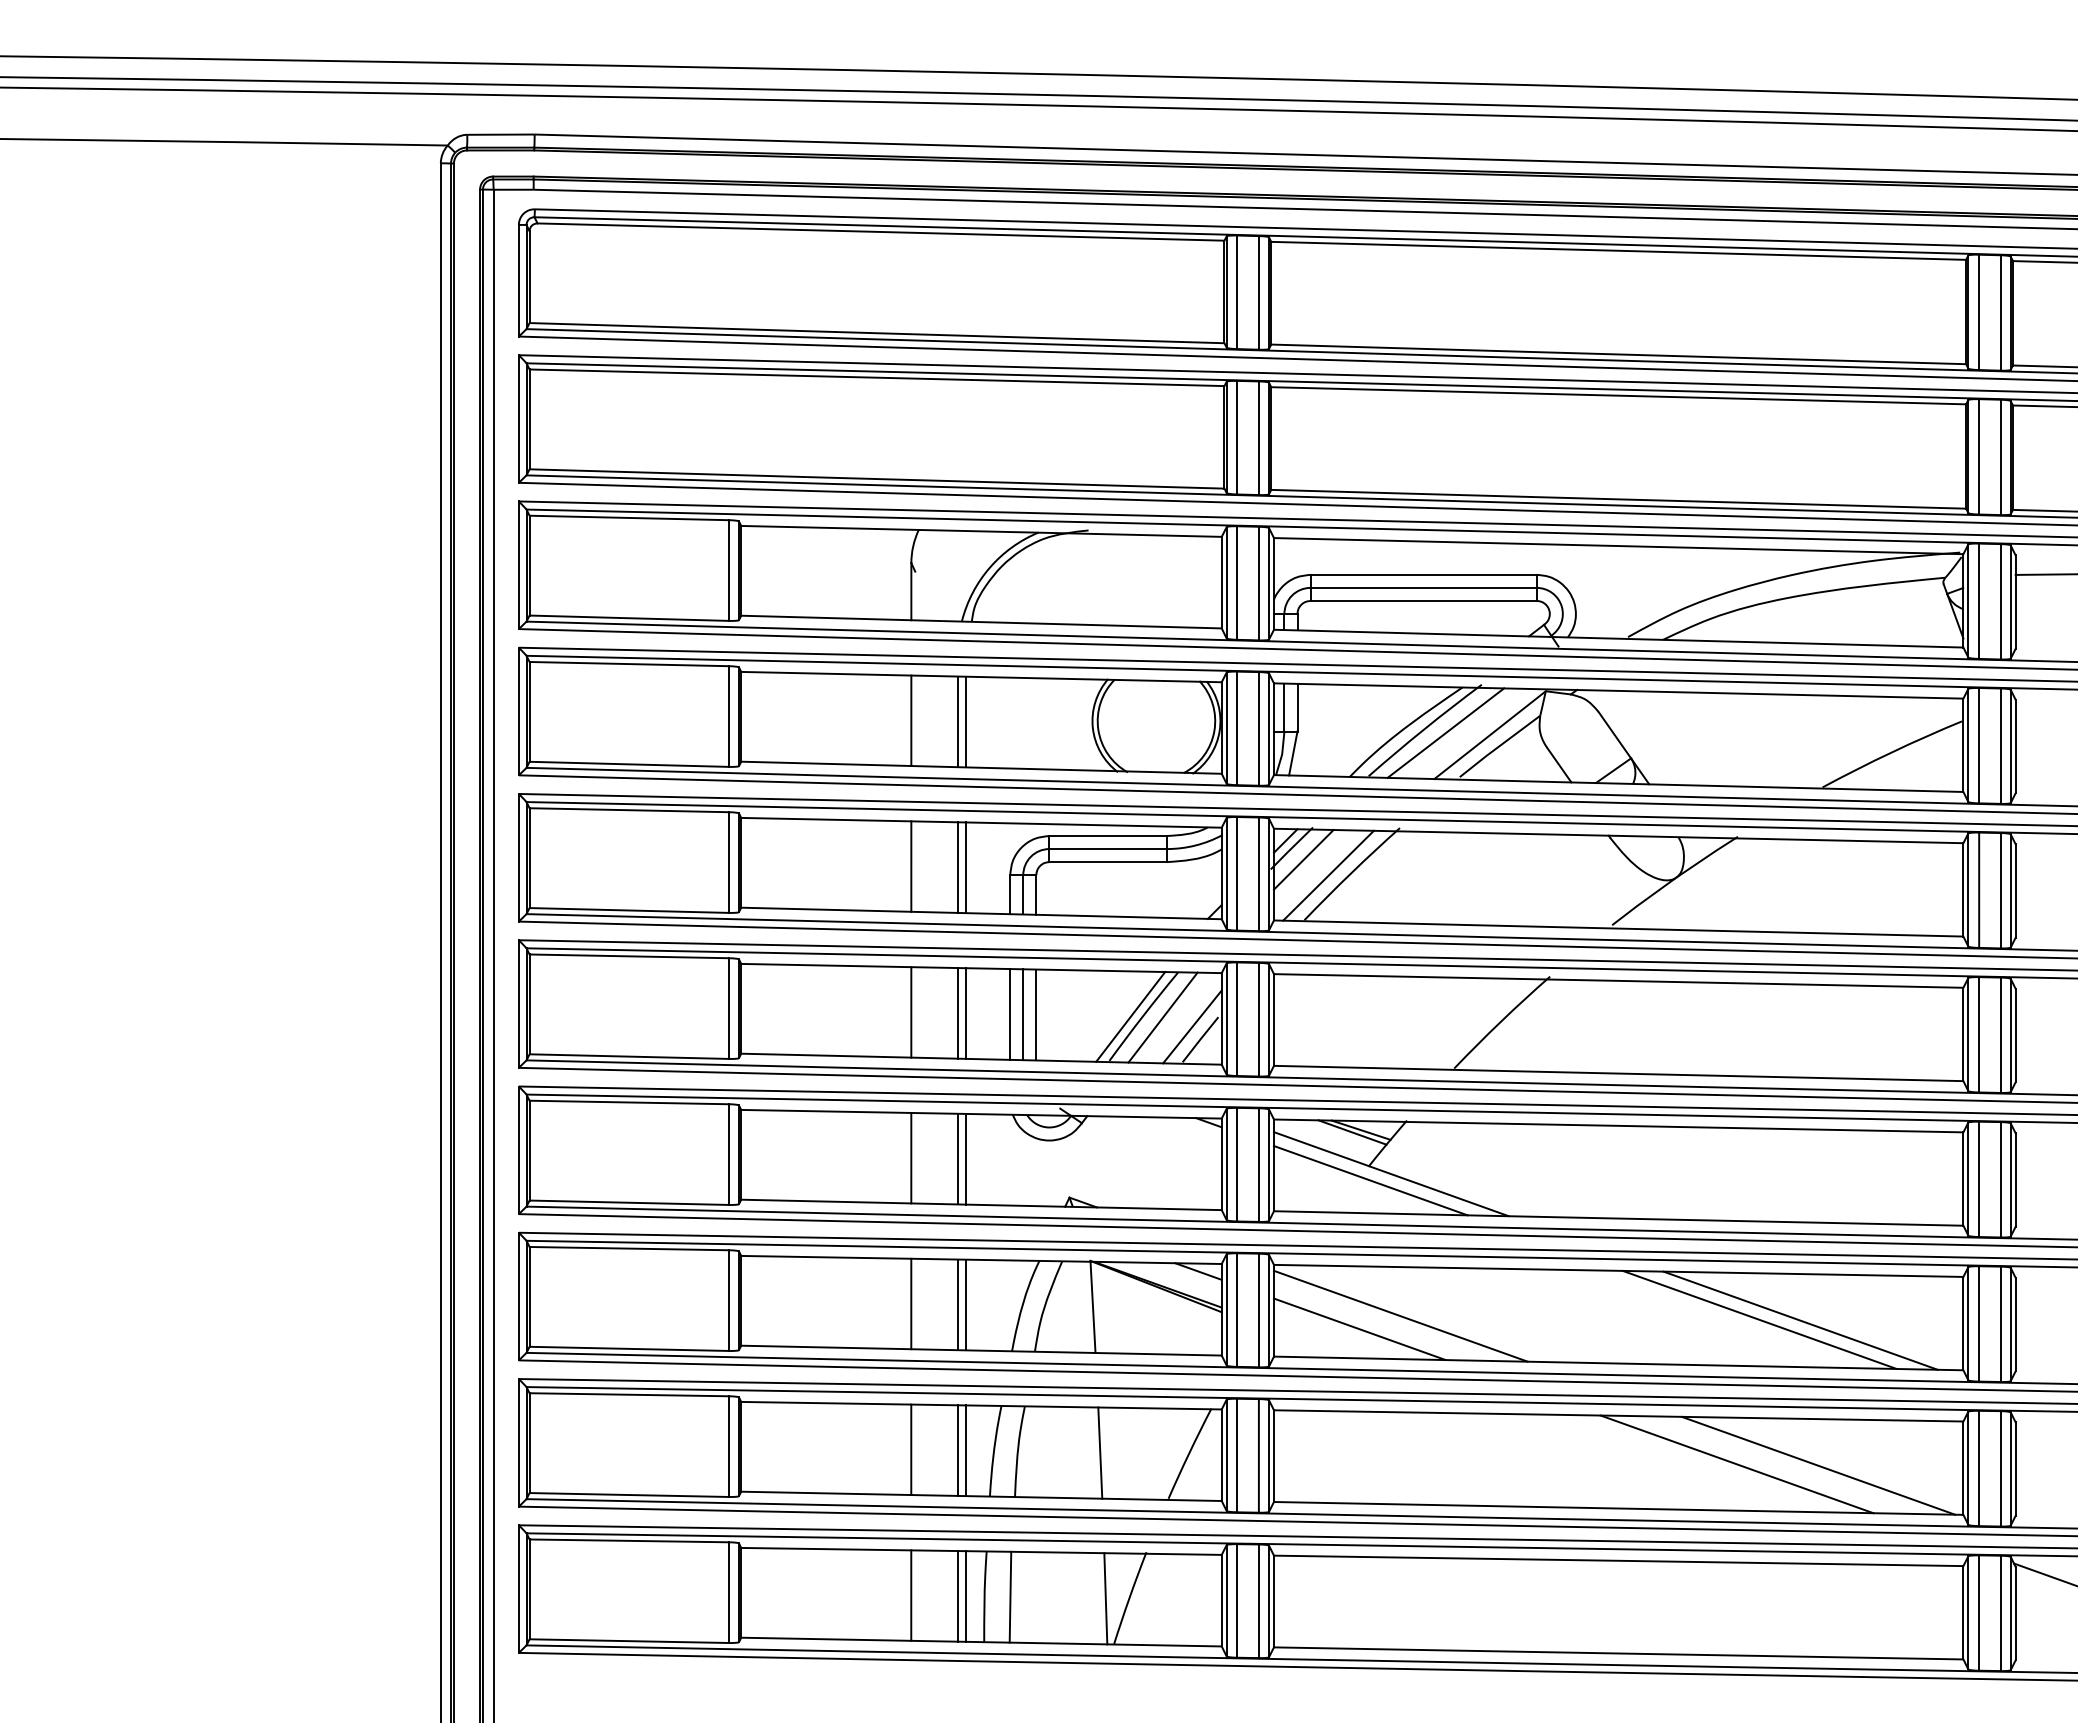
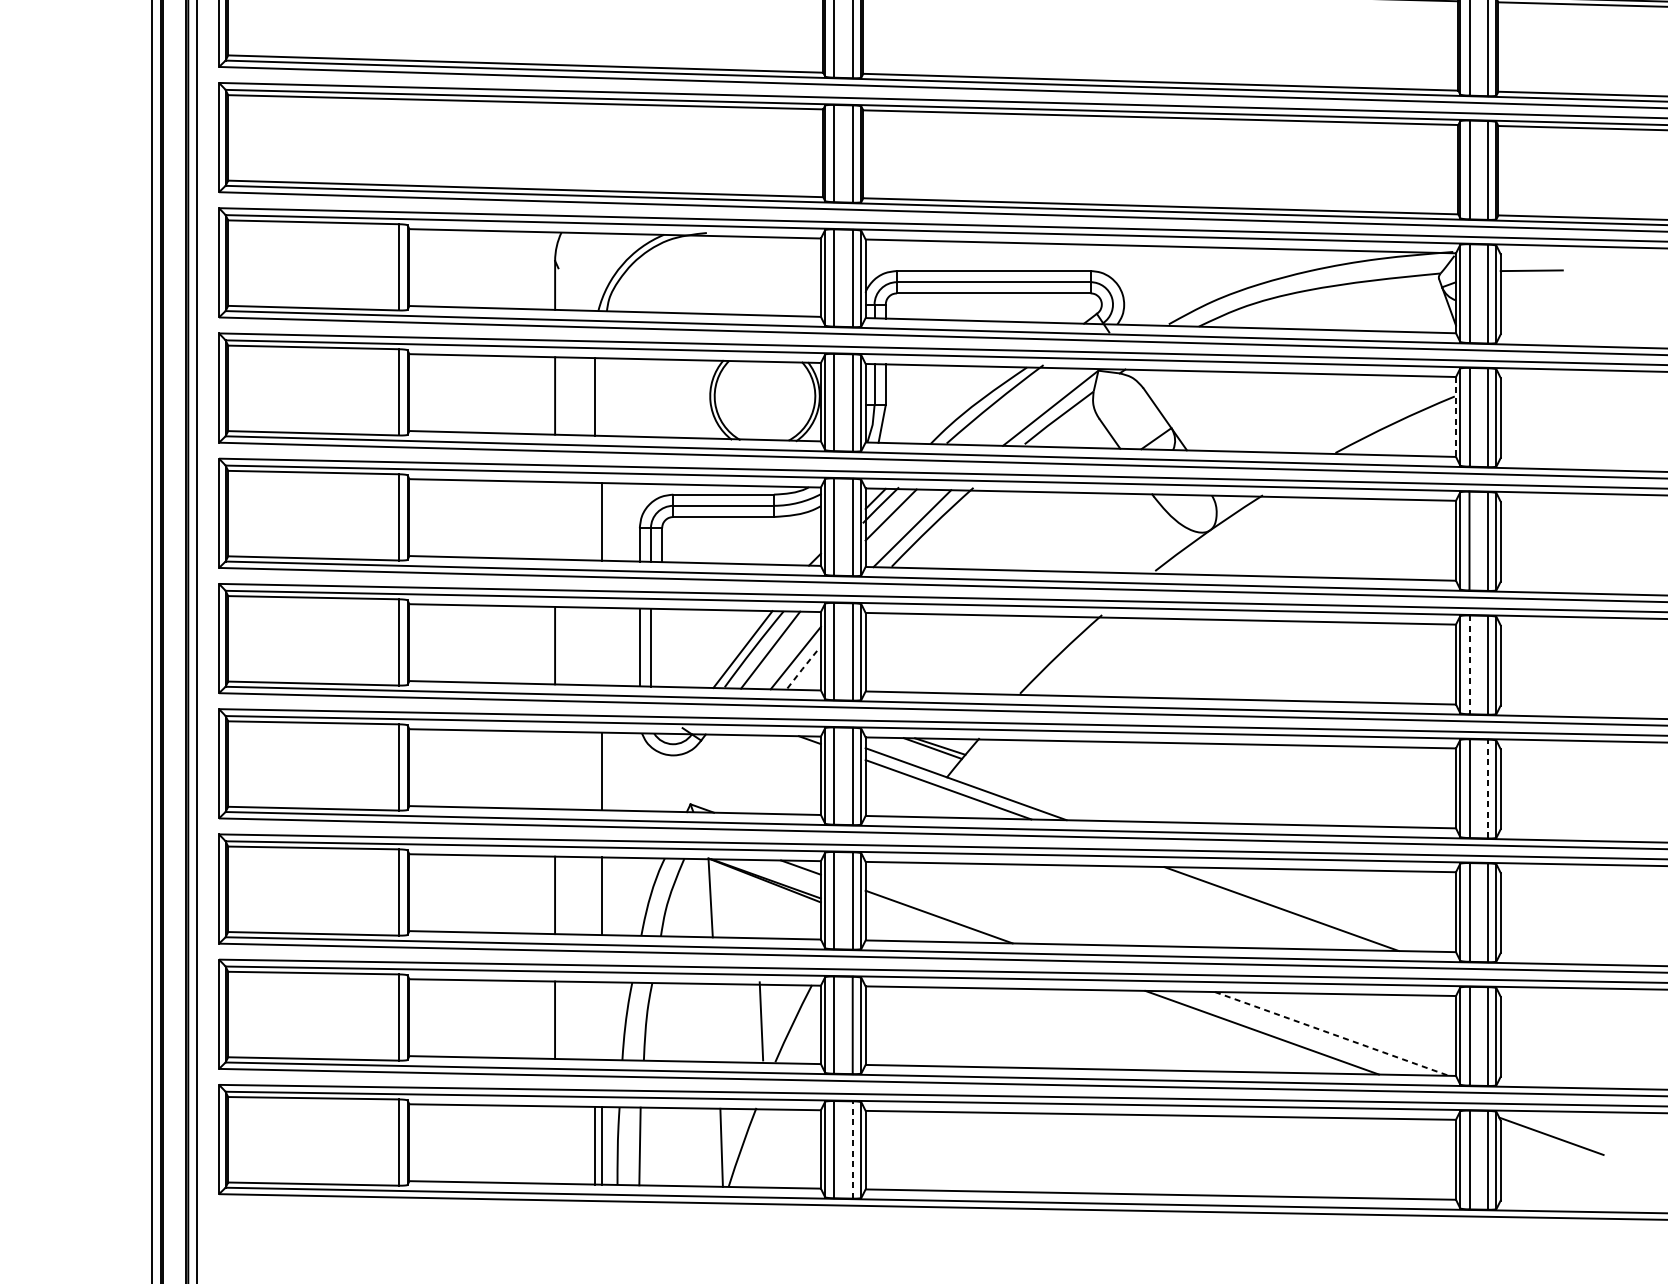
line: (965, 721) -> (601, 396), removed
line: (1445, 732) -> (1012, 406), removed
line: (1963, 745) -> (1456, 417), solid -> dashed
line: (911, 866) -> (555, 520), removed
line: (957, 867) -> (594, 521), removed
line: (957, 1013) -> (594, 646), removed
line: (965, 1013) -> (601, 646), removed
line: (1036, 1014) -> (662, 647), removed
line: (1979, 1034) -> (1469, 664), solid -> dashed
line: (1200, 1039) -> (802, 668), solid -> dashed
line: (911, 1157) -> (555, 769), removed
line: (957, 1158) -> (594, 770), removed
line: (2000, 1179) -> (1487, 788), solid -> dashed
line: (957, 1304) -> (594, 895), removed
line: (1400, 1315) -> (973, 905), removed
line: (1800, 1320) -> (1316, 909), removed
line: (957, 1450) -> (594, 1020), removed
line: (965, 1450) -> (601, 1020), removed
line: (1100, 1452) -> (761, 1020), moved
line: (1818, 1465) -> (1331, 1033), solid -> dashed
line: (911, 1595) -> (555, 1145), removed
line: (1258, 1601) -> (852, 1150), solid -> dashed

